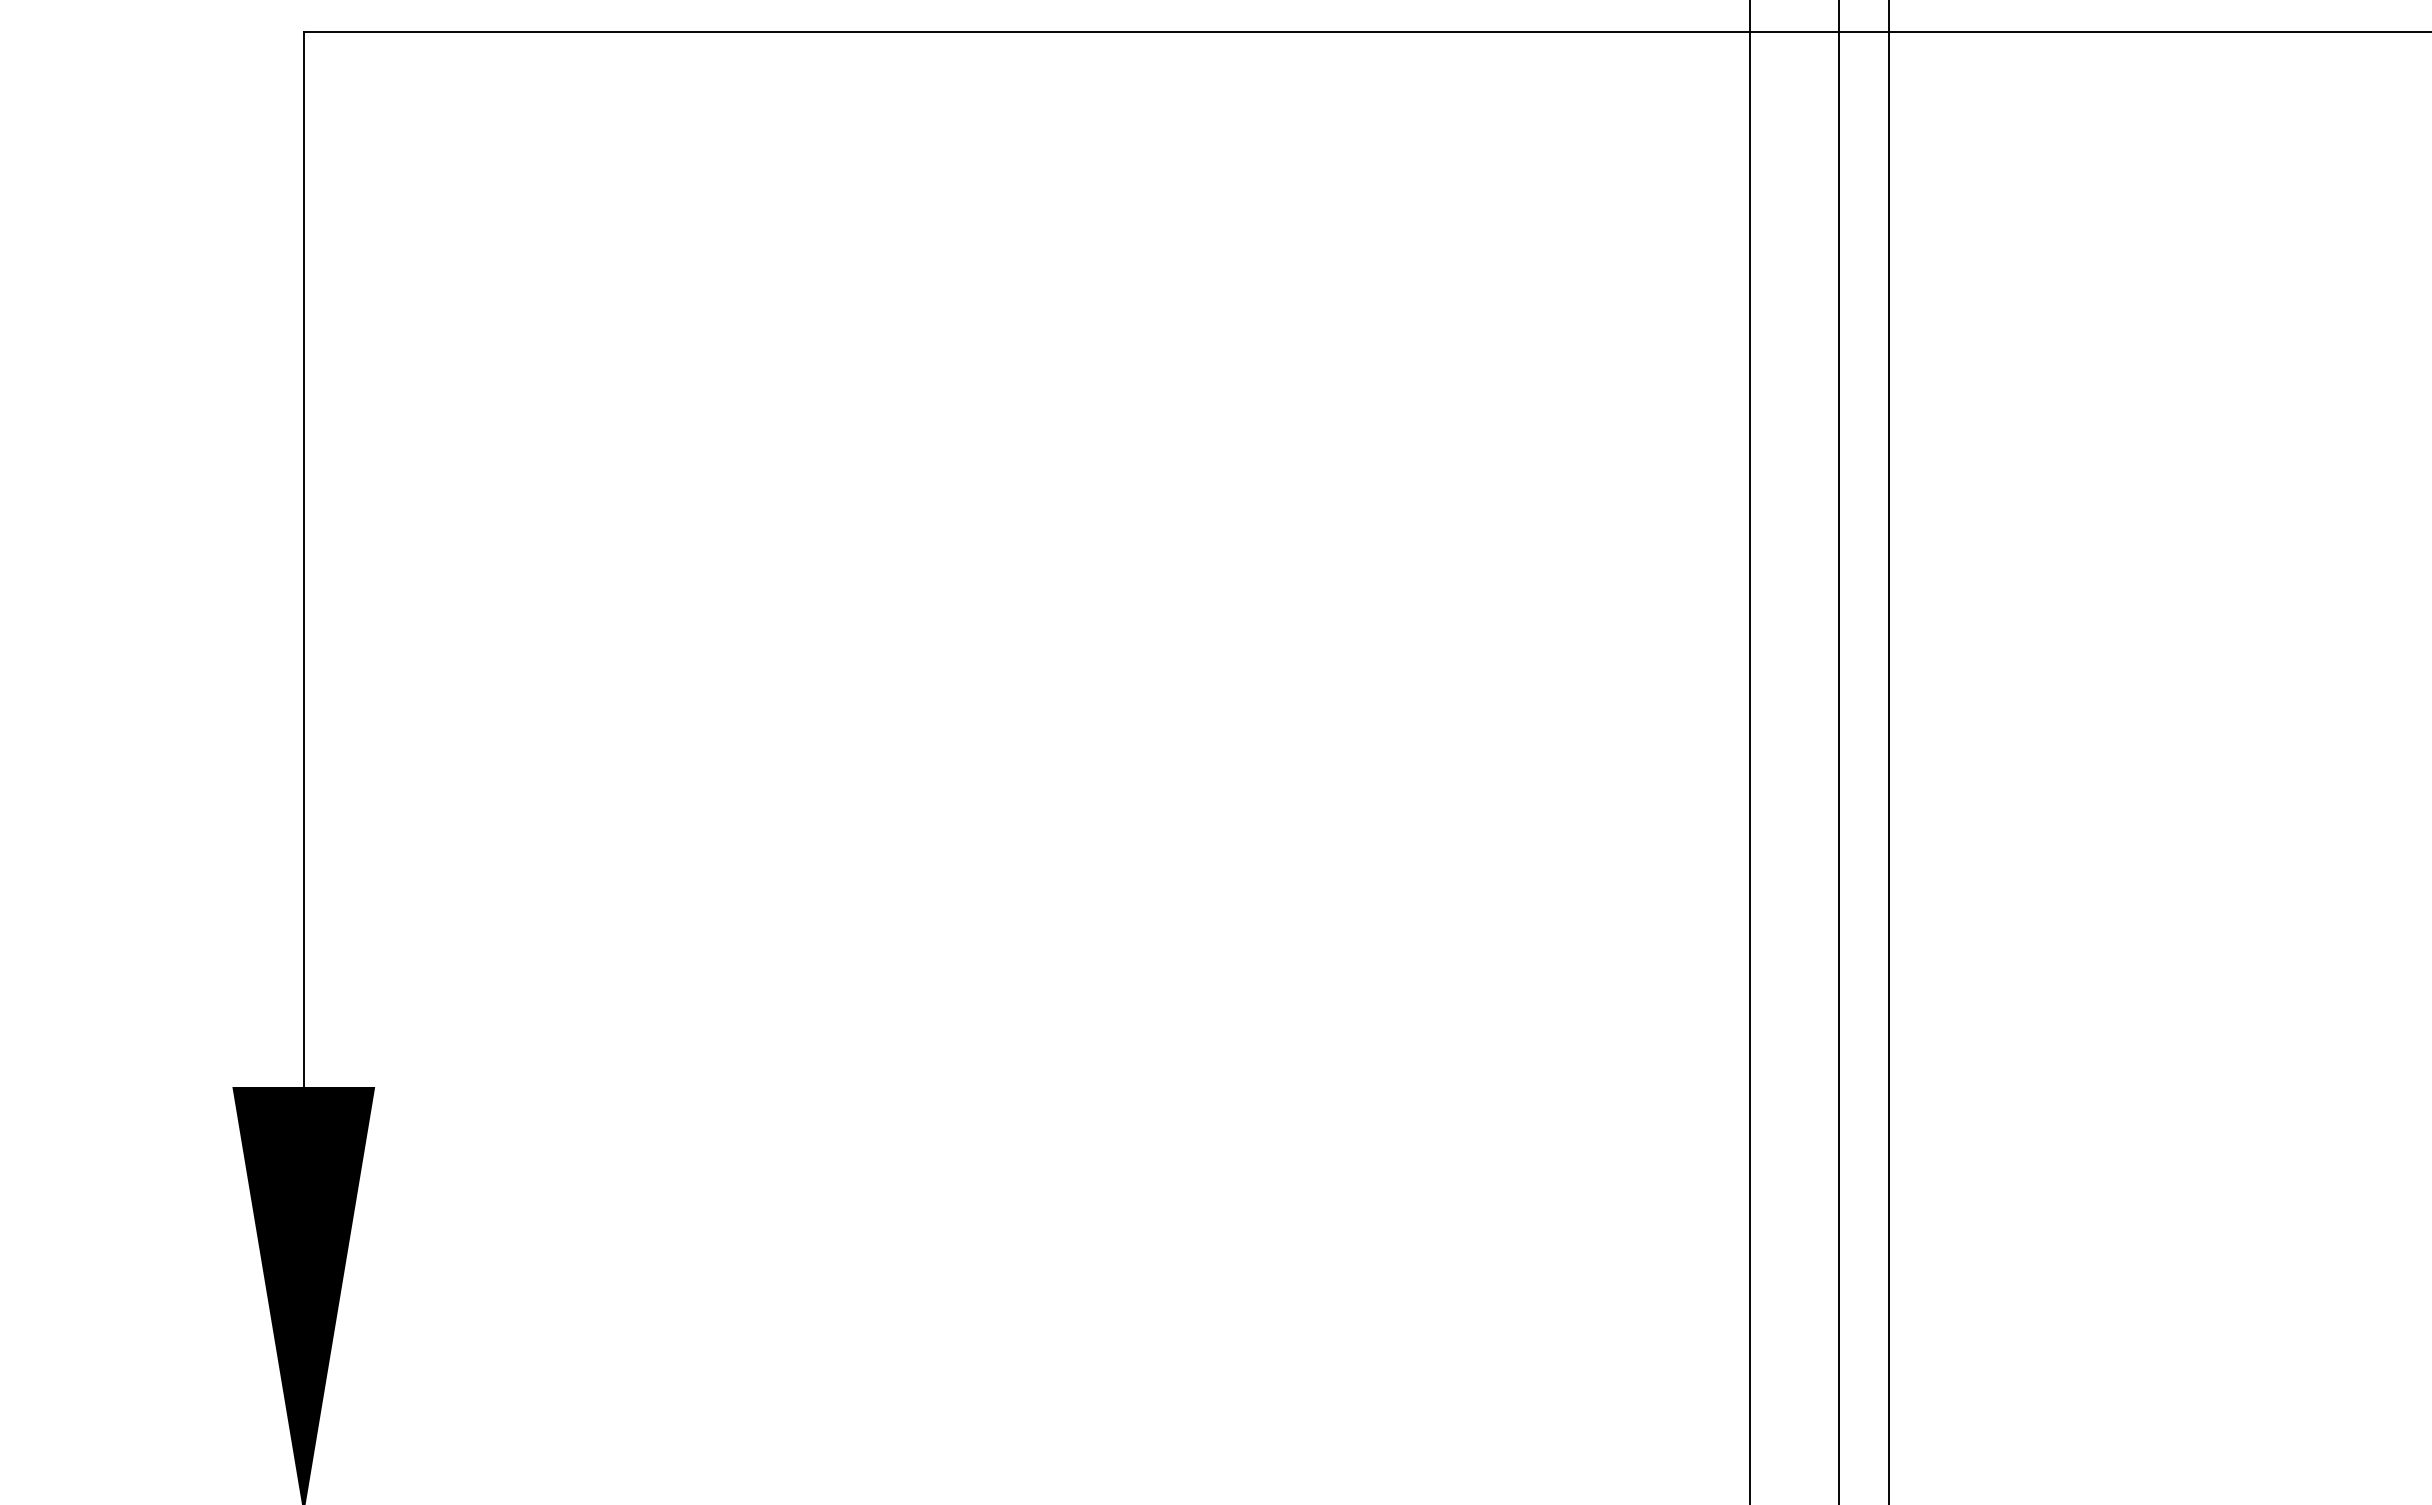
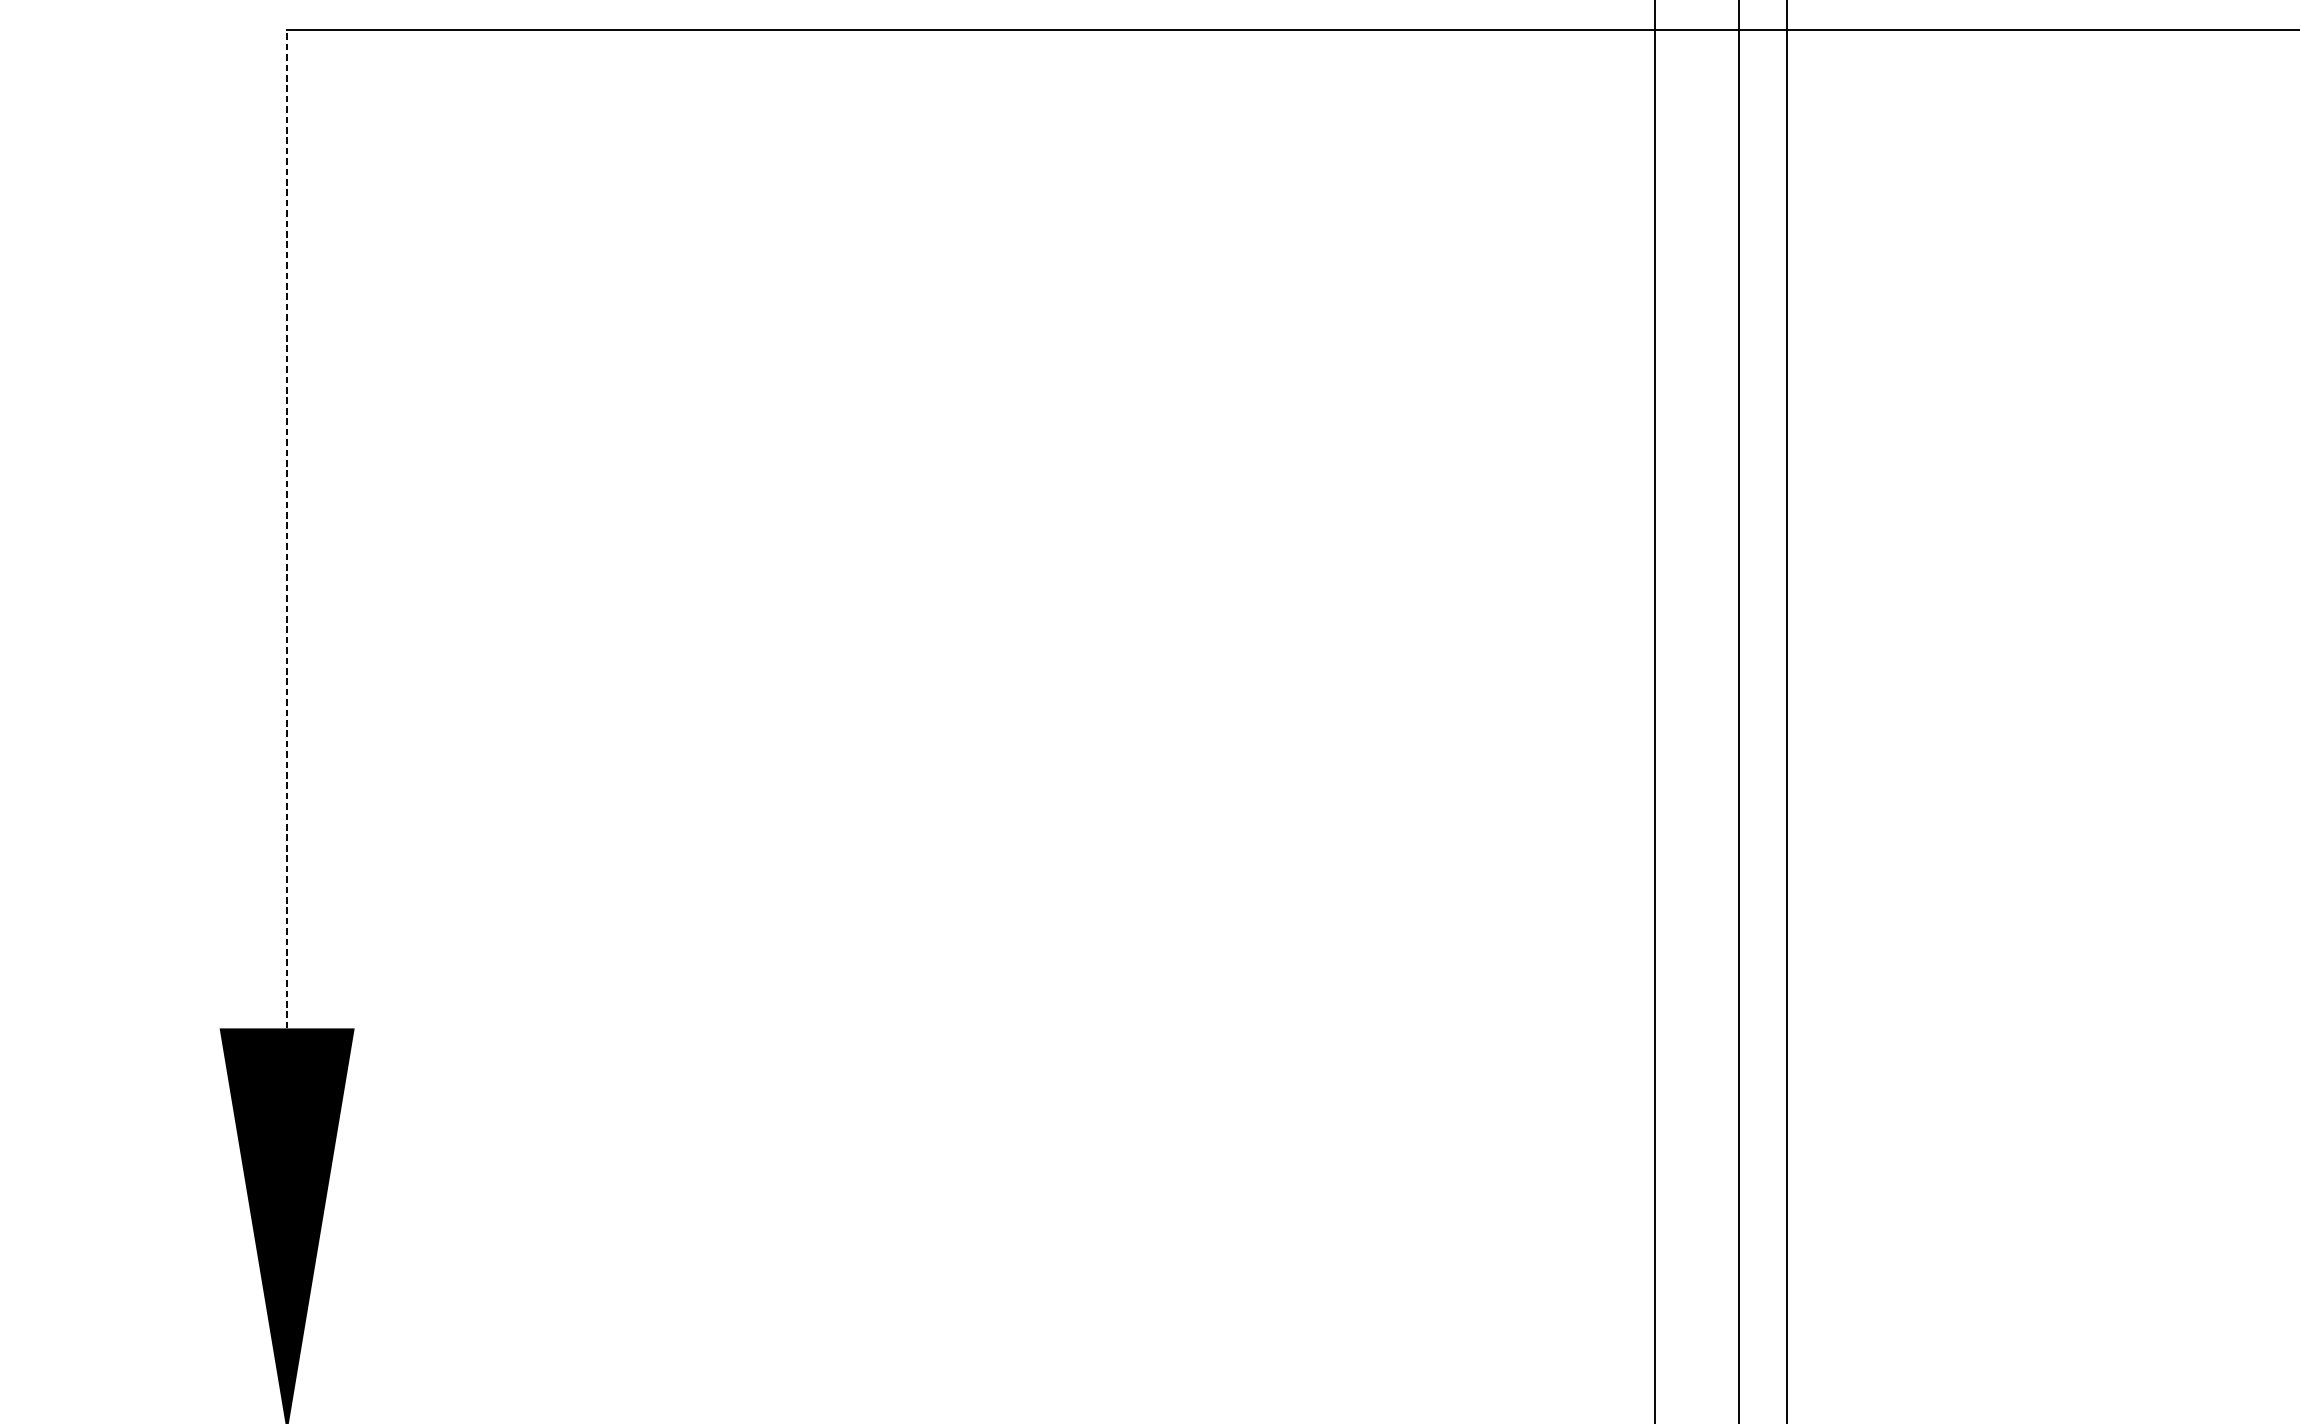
line: (303, 559) -> (286, 529), solid -> dashed

